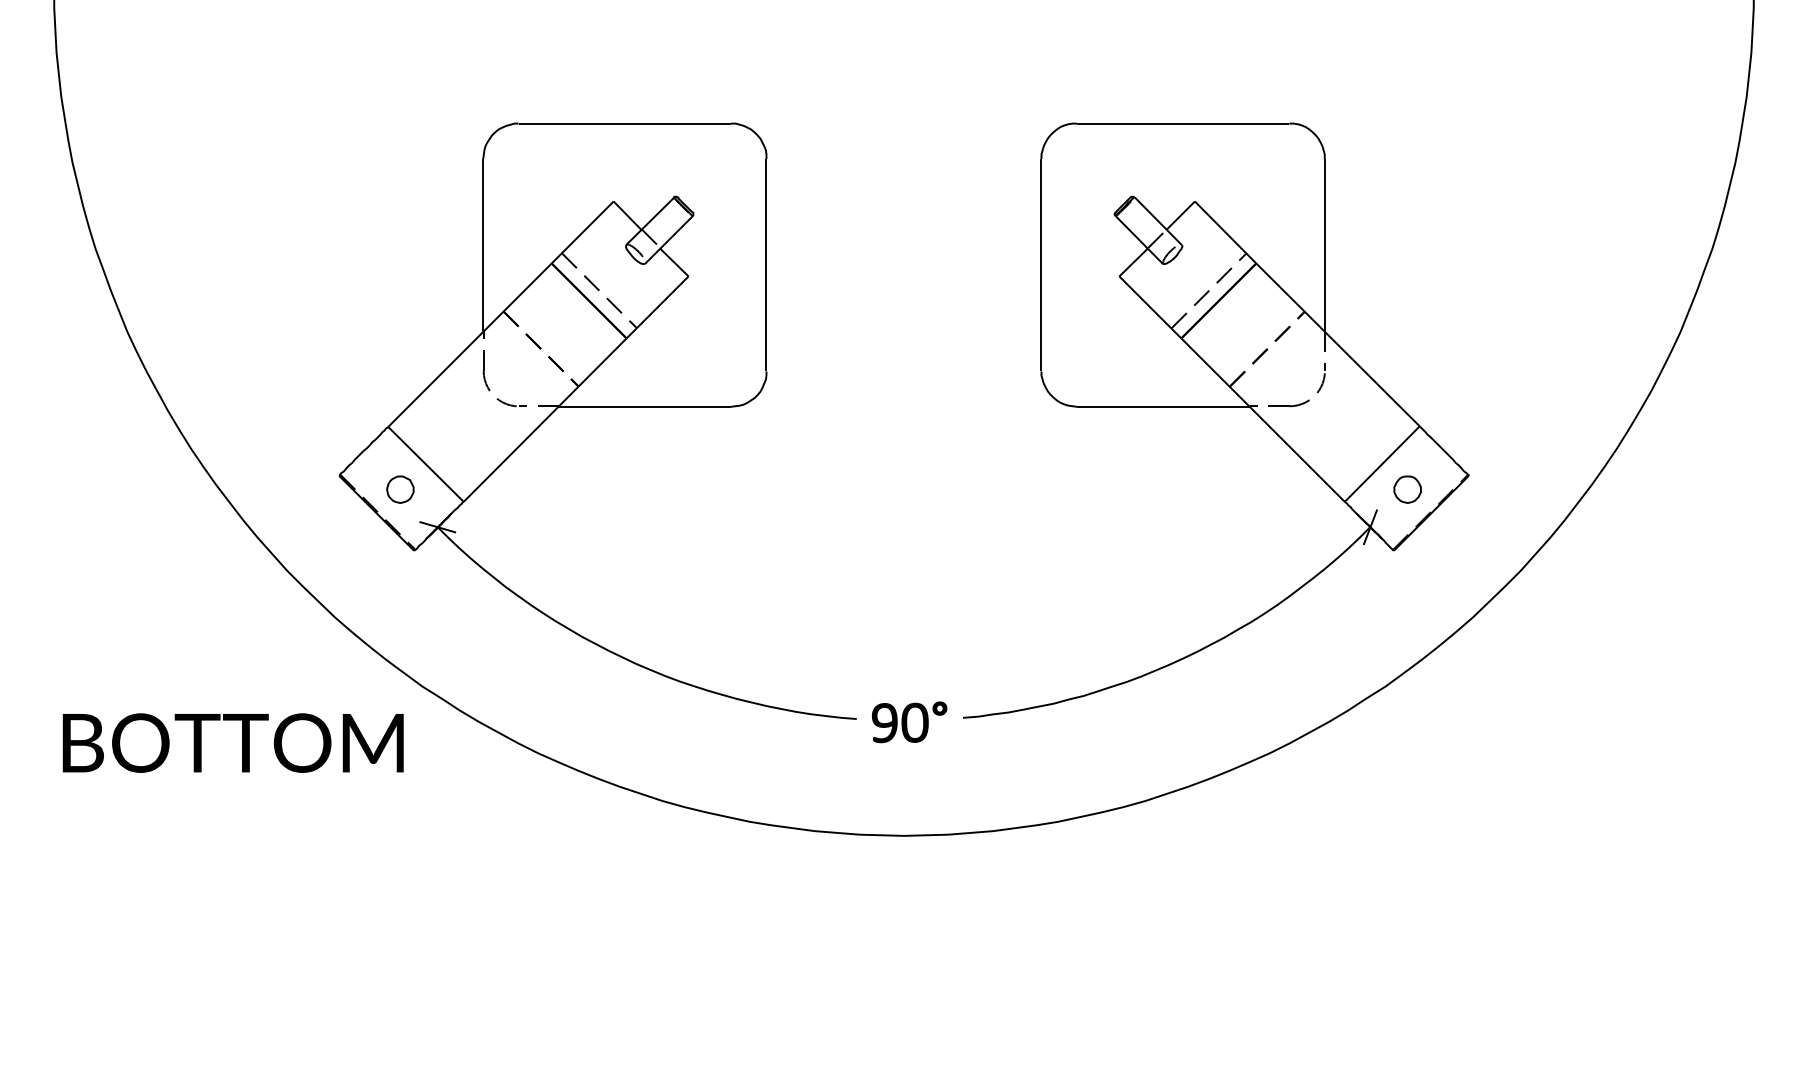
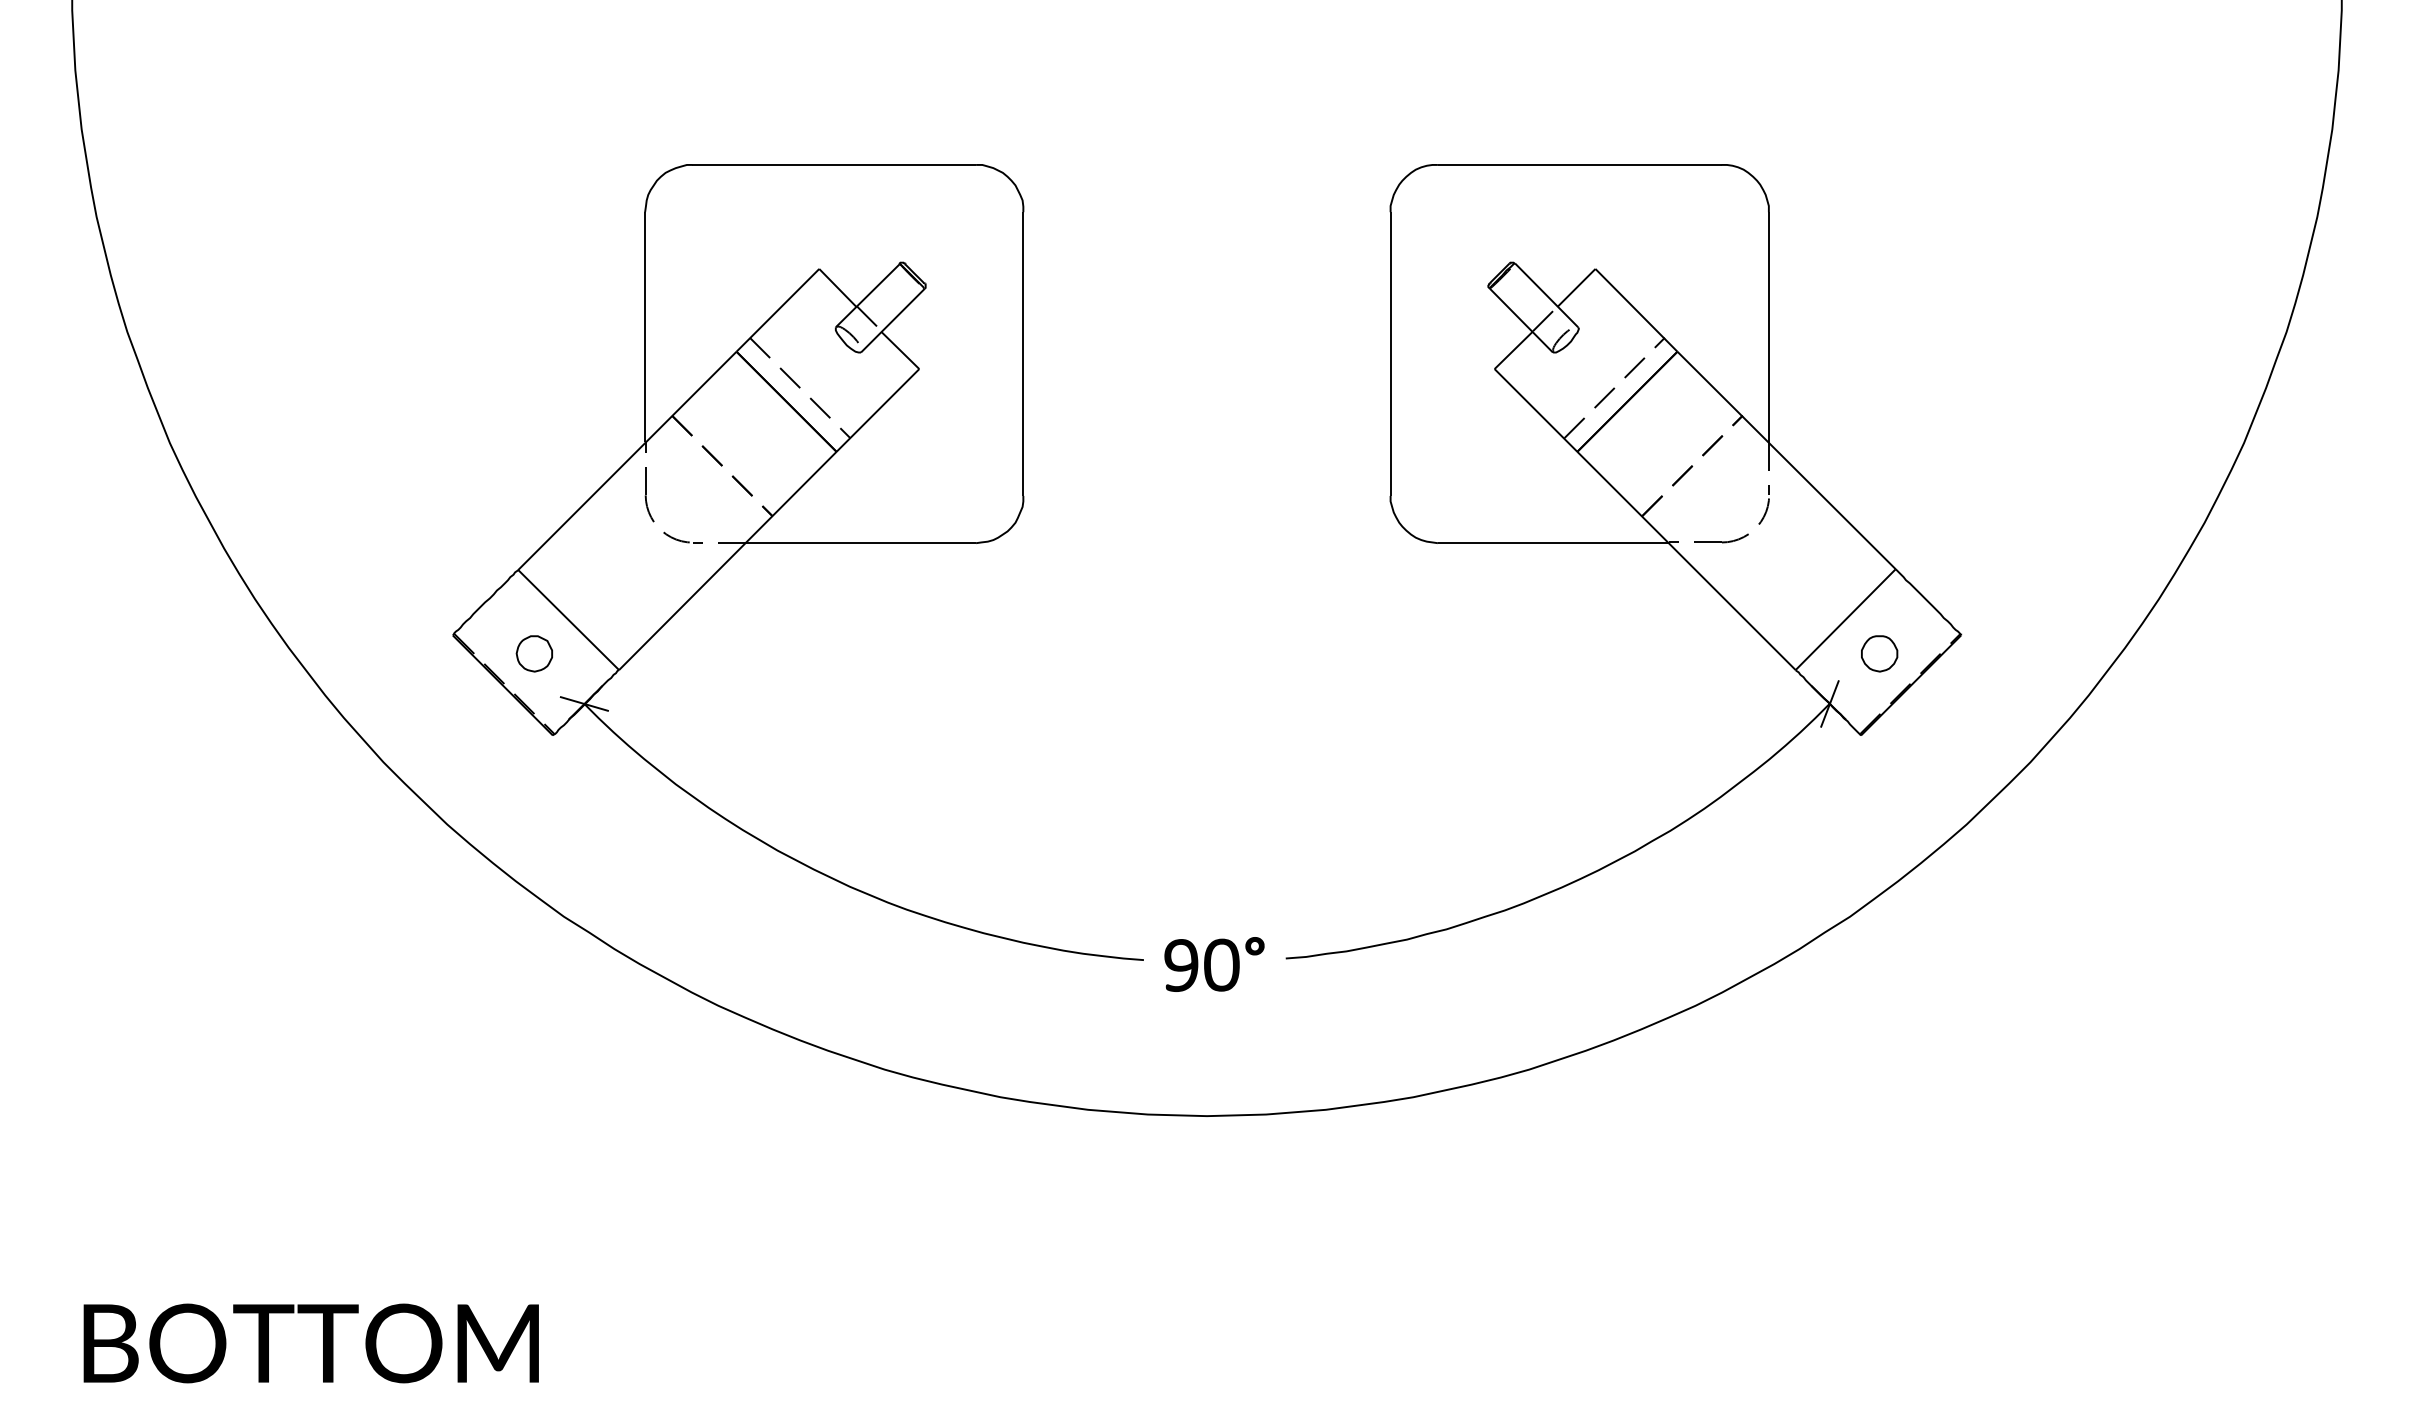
text: (232, 742) -> (310, 1342), moved

